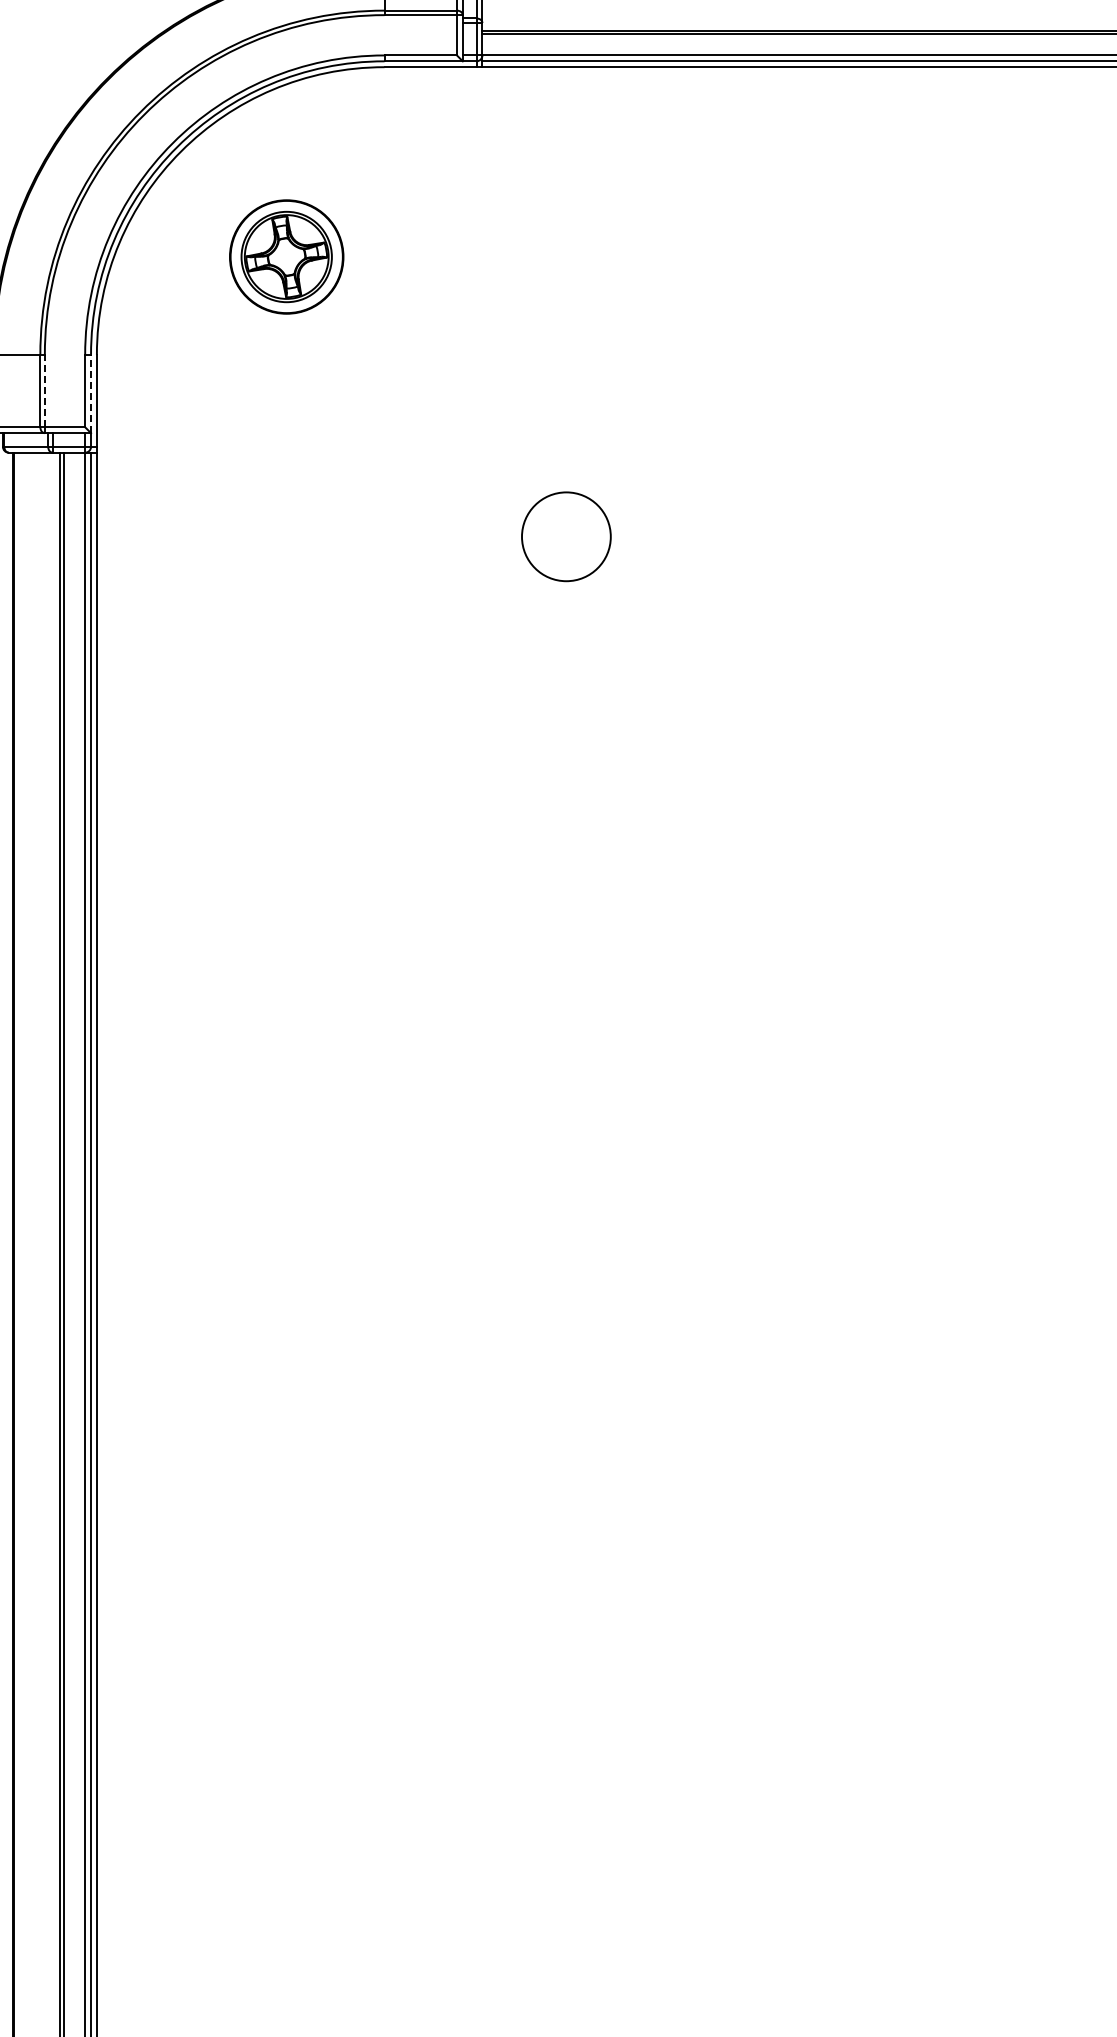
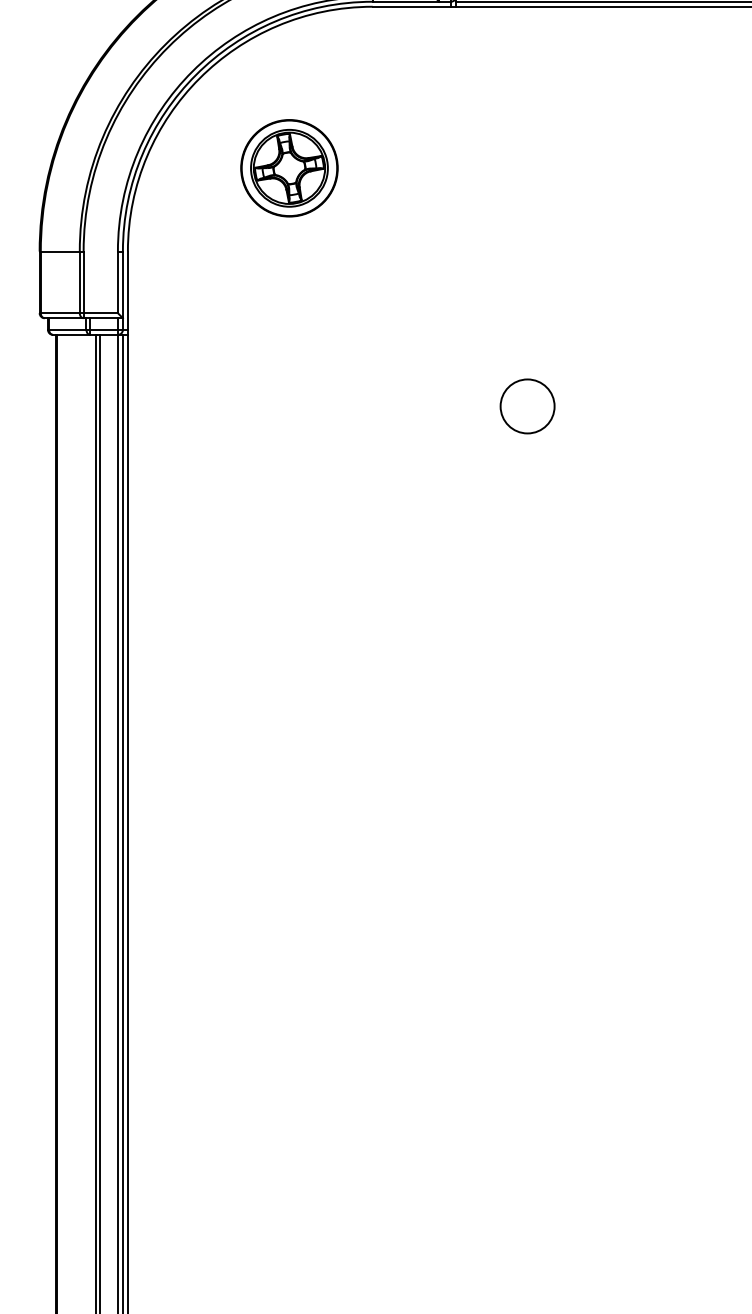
line: (44, 390) -> (83, 281), dashed -> solid
line: (91, 393) -> (123, 284), dashed -> solid
circle: (566, 536) -> (527, 406), size x0.71

